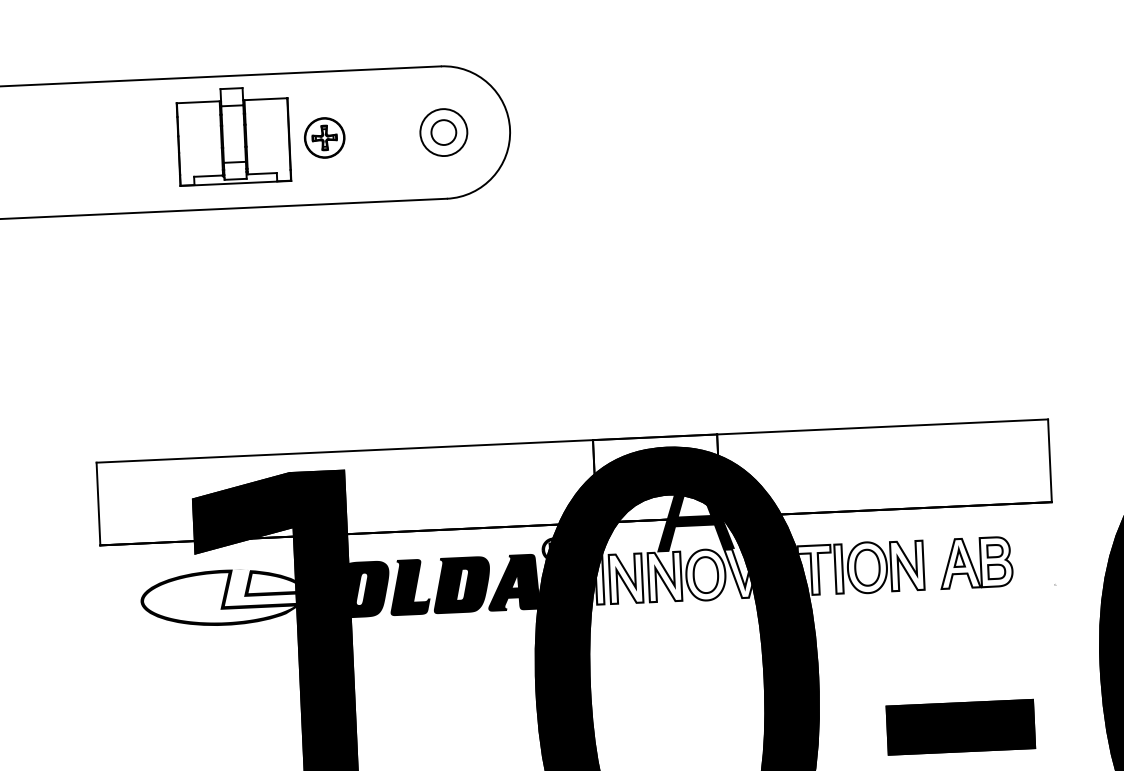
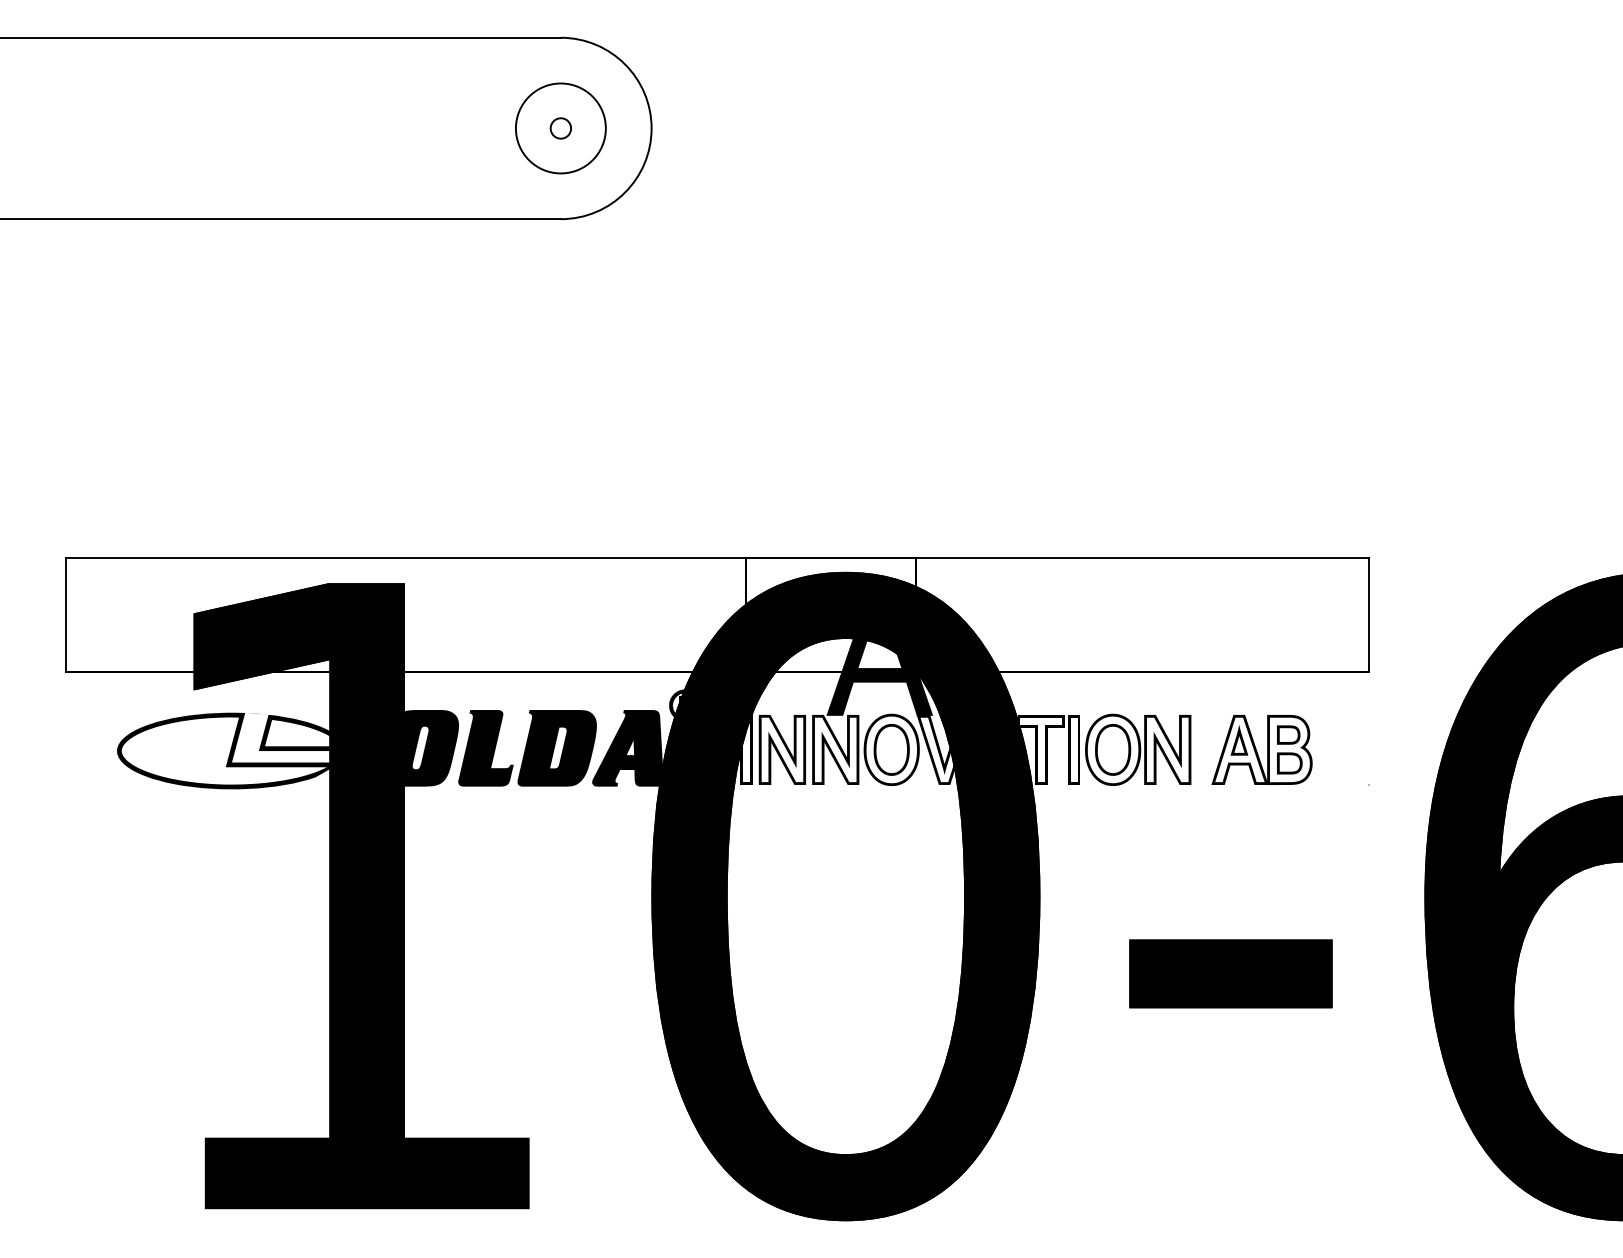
circle: (443, 132) -> (560, 128), size x0.6
circle: (443, 132) -> (560, 128), size x1.4
part: (233, 135) -> (272, 119), removed
part: (324, 138) -> (397, 128), removed

